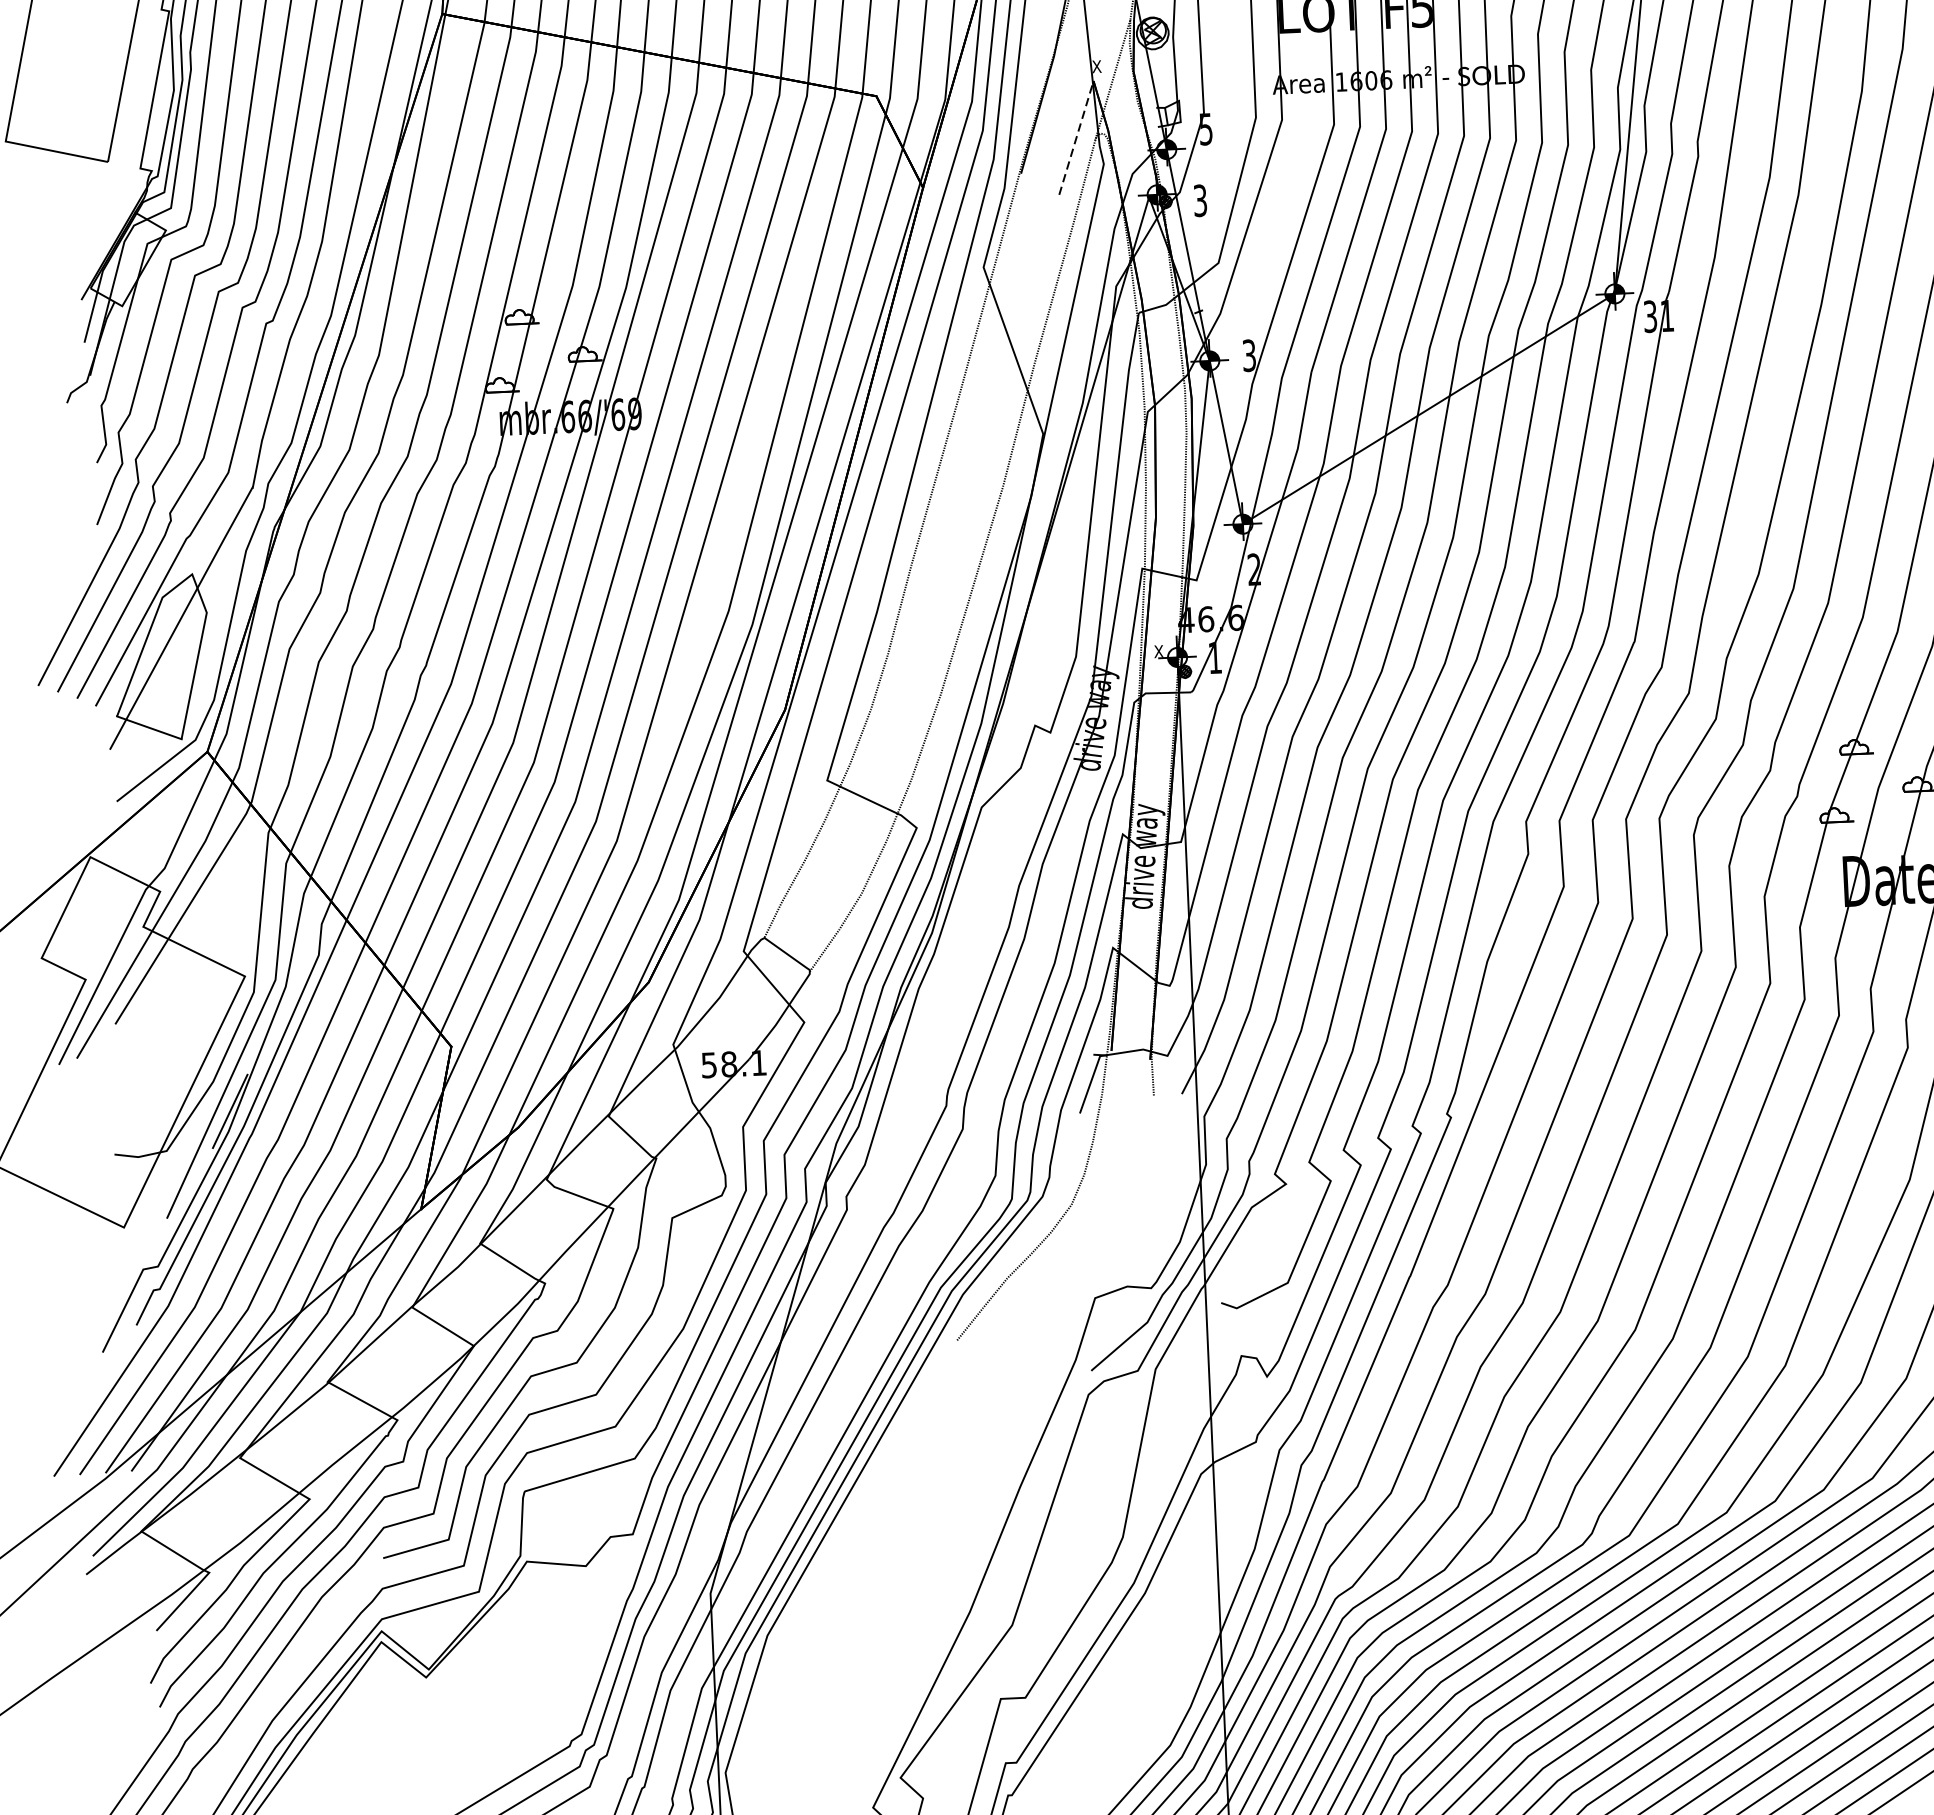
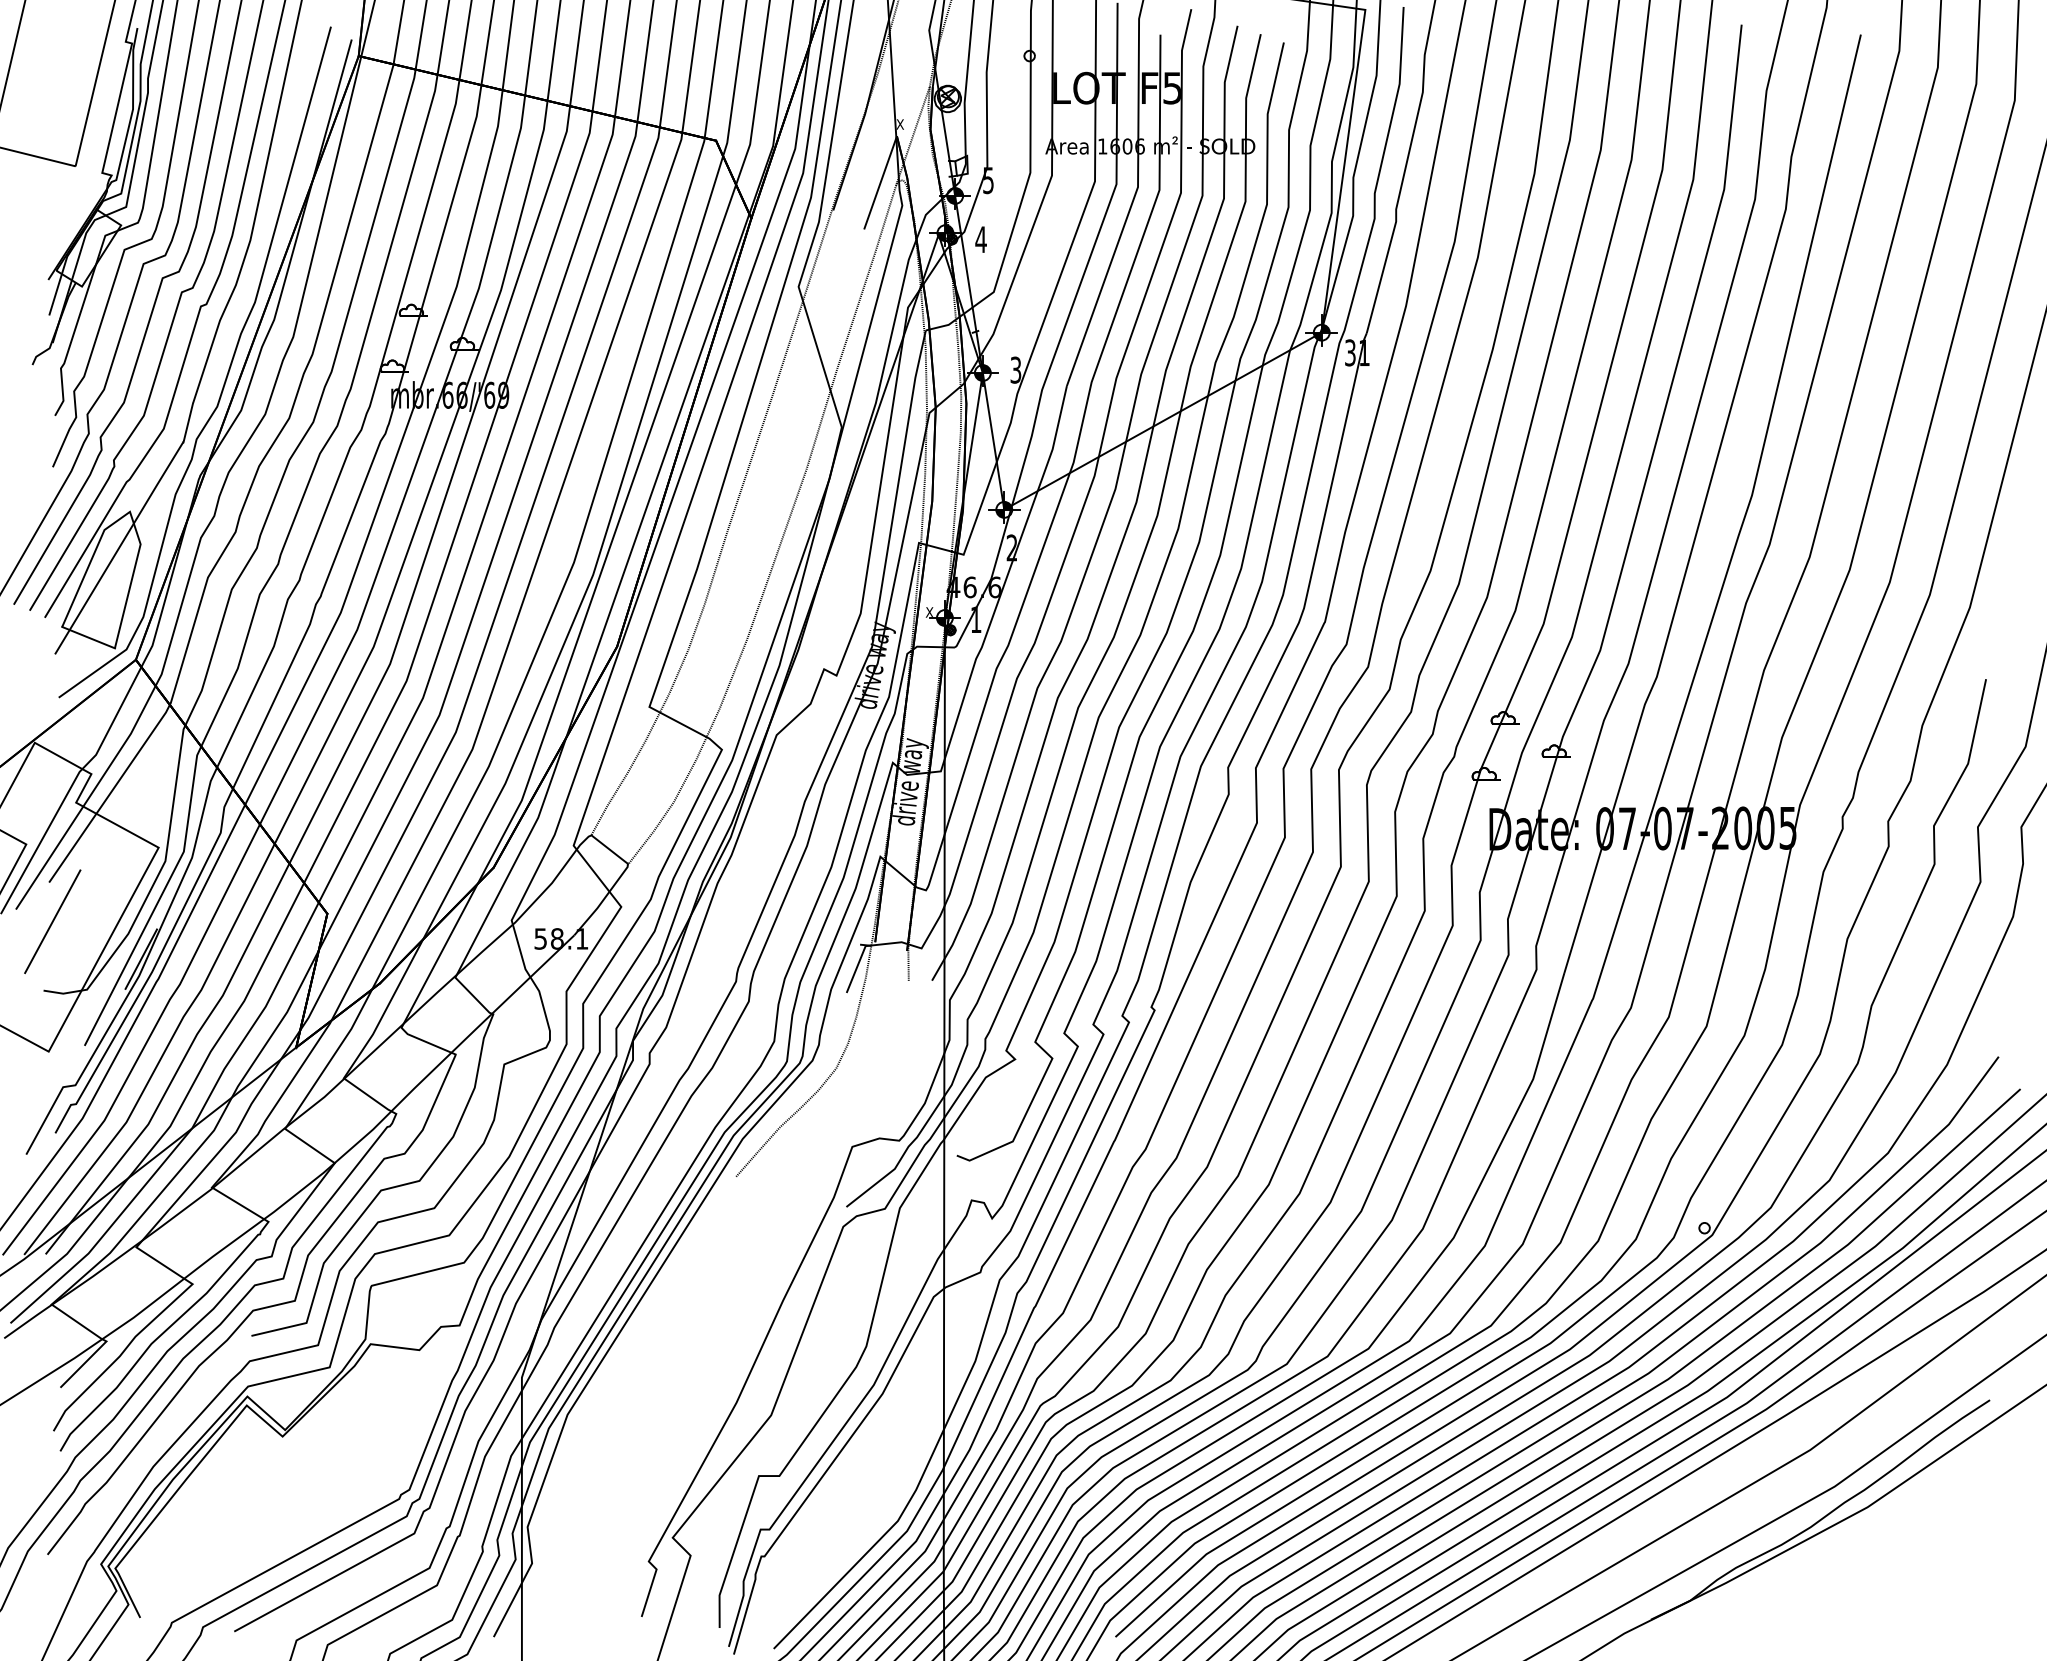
line: (1076, 137) -> (880, 182), dashed -> solid
text: (1199, 200) -> (980, 239), 3 -> 4
line: (121, 1070) -> (52, 921), added

